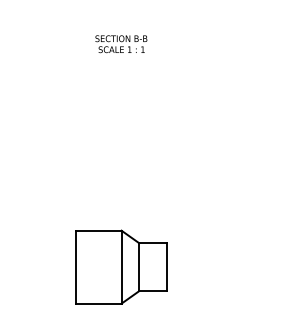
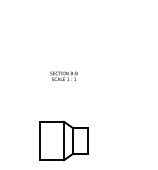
text: (120, 42) -> (63, 75), moved

